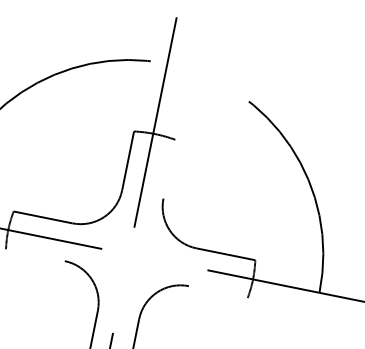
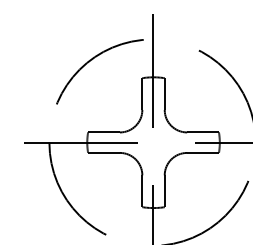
line: (168, 169) -> (164, 94), added
line: (34, 254) -> (103, 152), added
line: (217, 291) -> (202, 152), added

